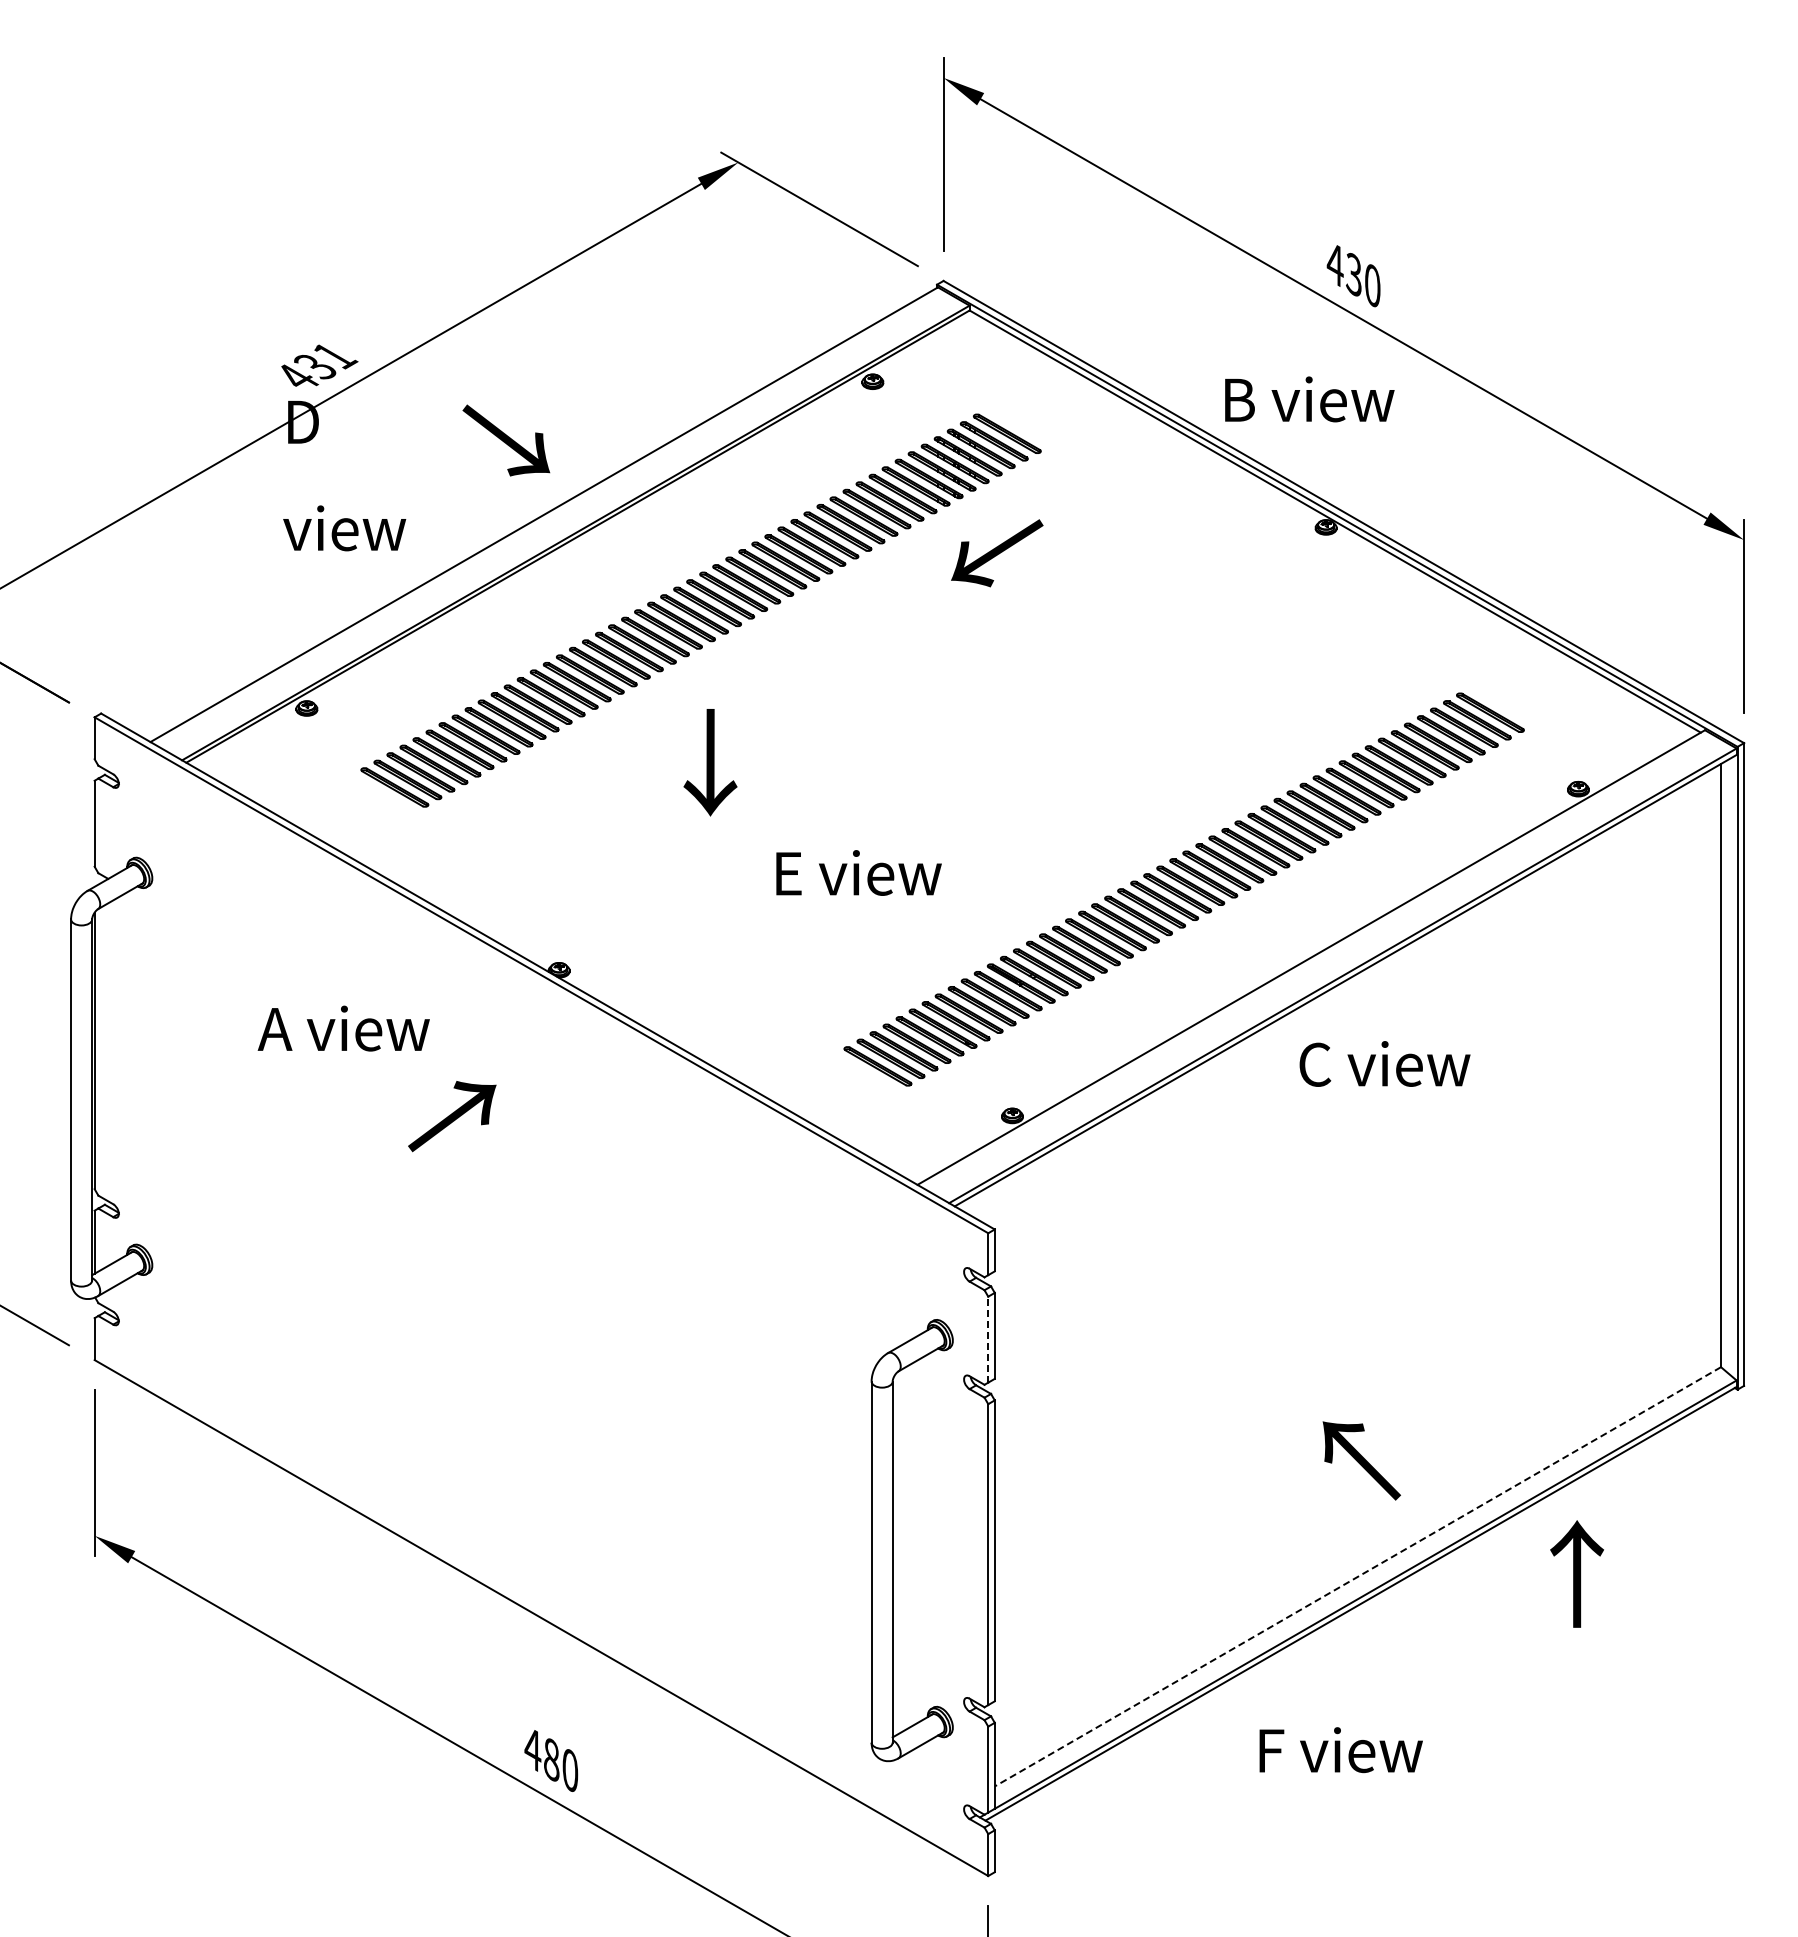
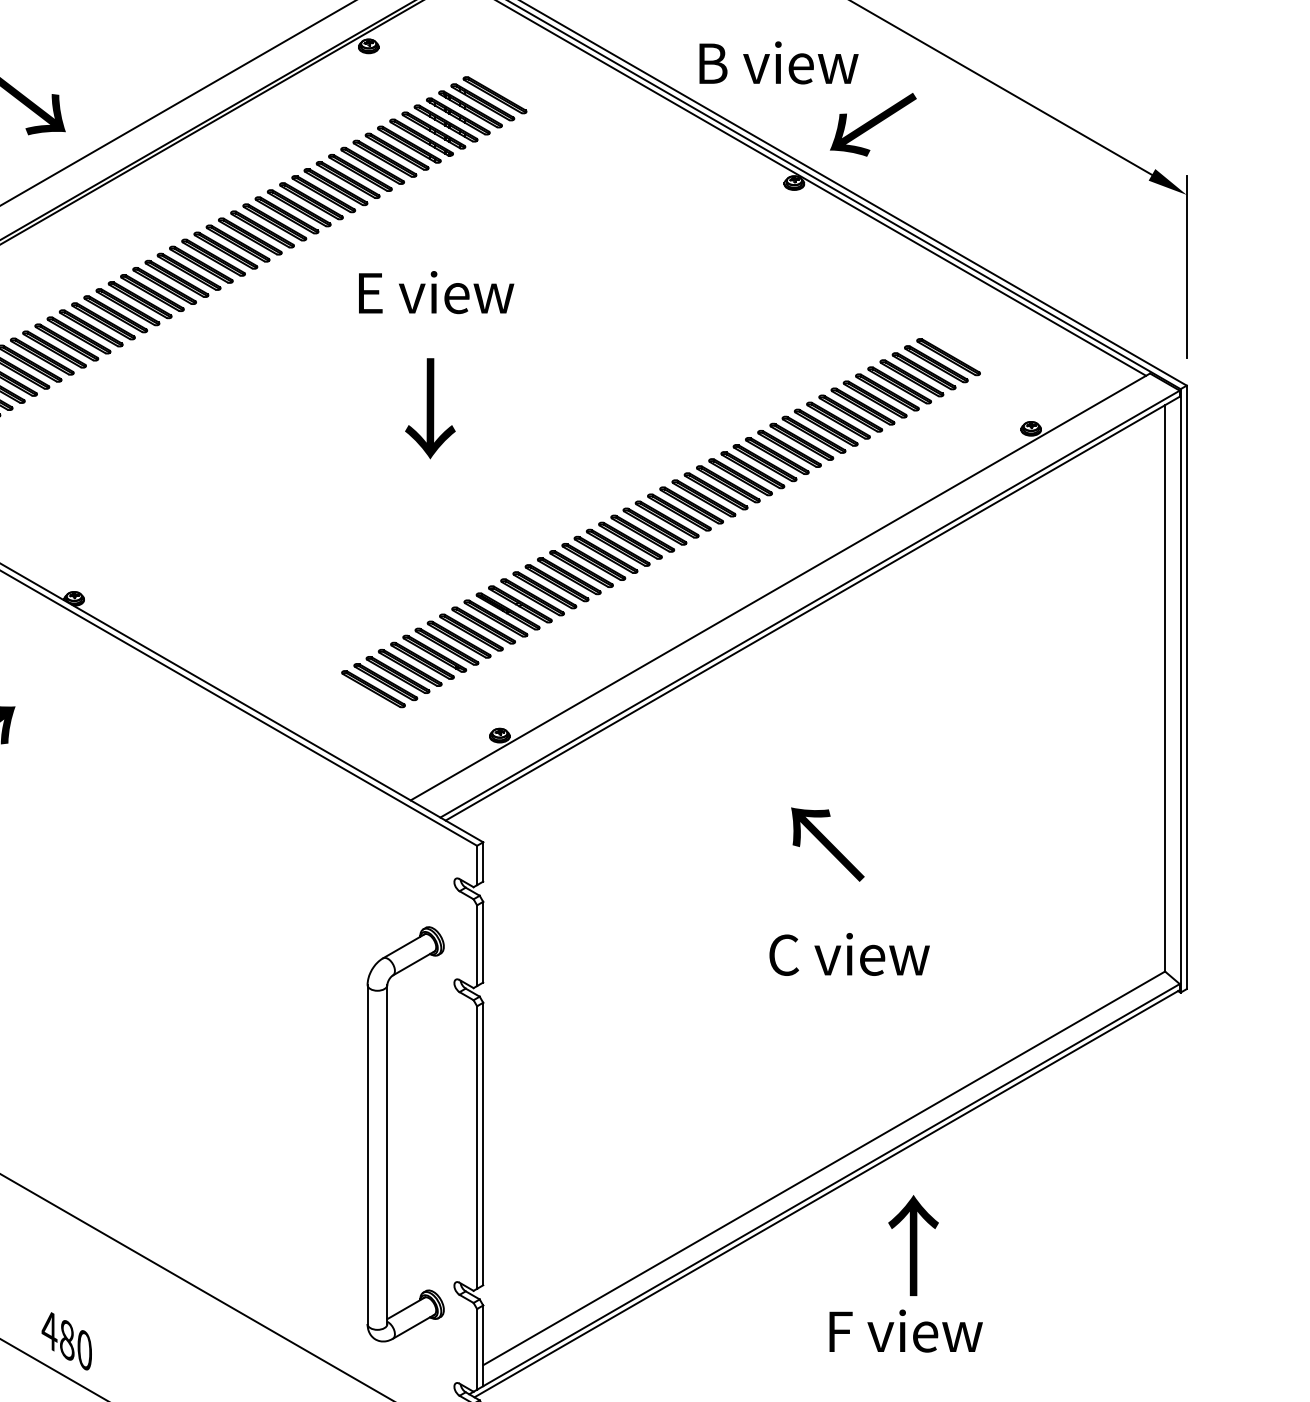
text: (997, 553) -> (873, 124), moved
text: (710, 762) -> (430, 408), moved
text: (858, 872) -> (436, 292), moved
text: (1384, 1063) -> (849, 954), moved
line: (988, 1339) -> (477, 945), dashed -> solid
text: (1361, 1460) -> (827, 844), moved
text: (1576, 1573) -> (912, 1245), moved
line: (1357, 1577) -> (823, 1169), dashed -> solid
text: (1340, 1750) -> (905, 1331), moved

